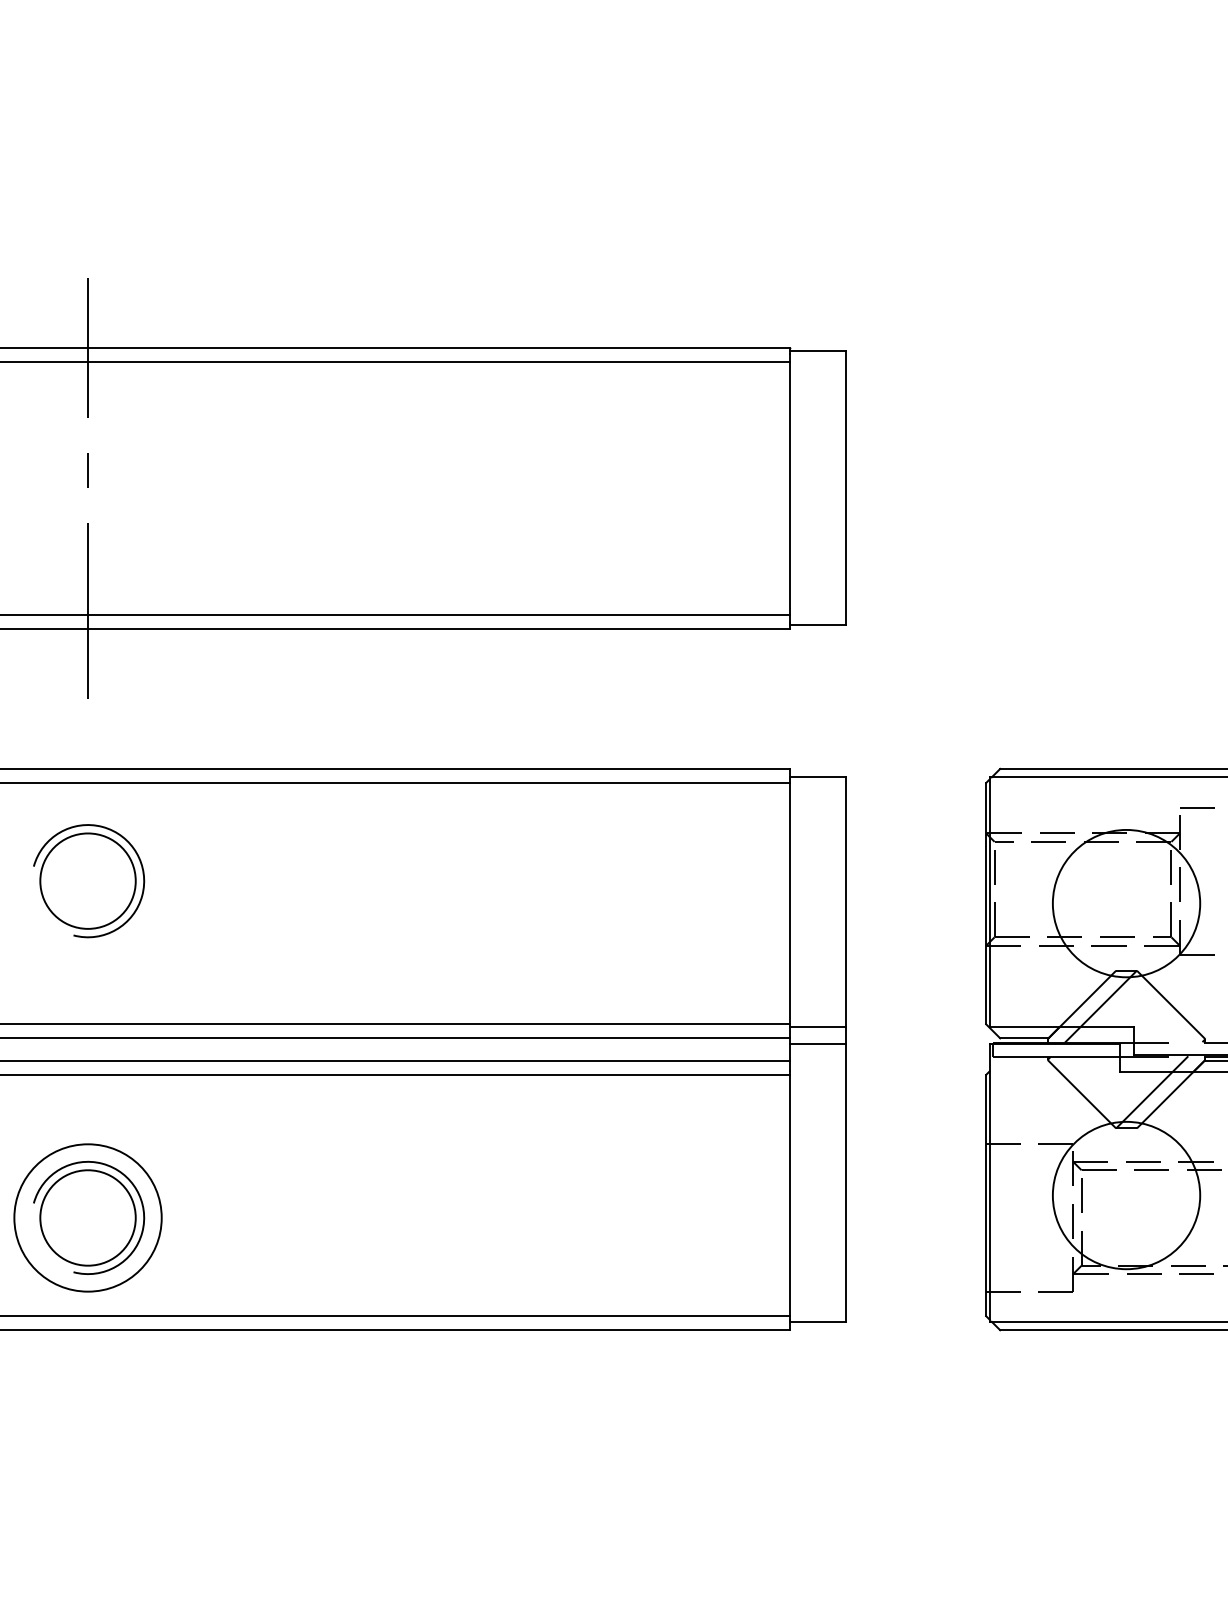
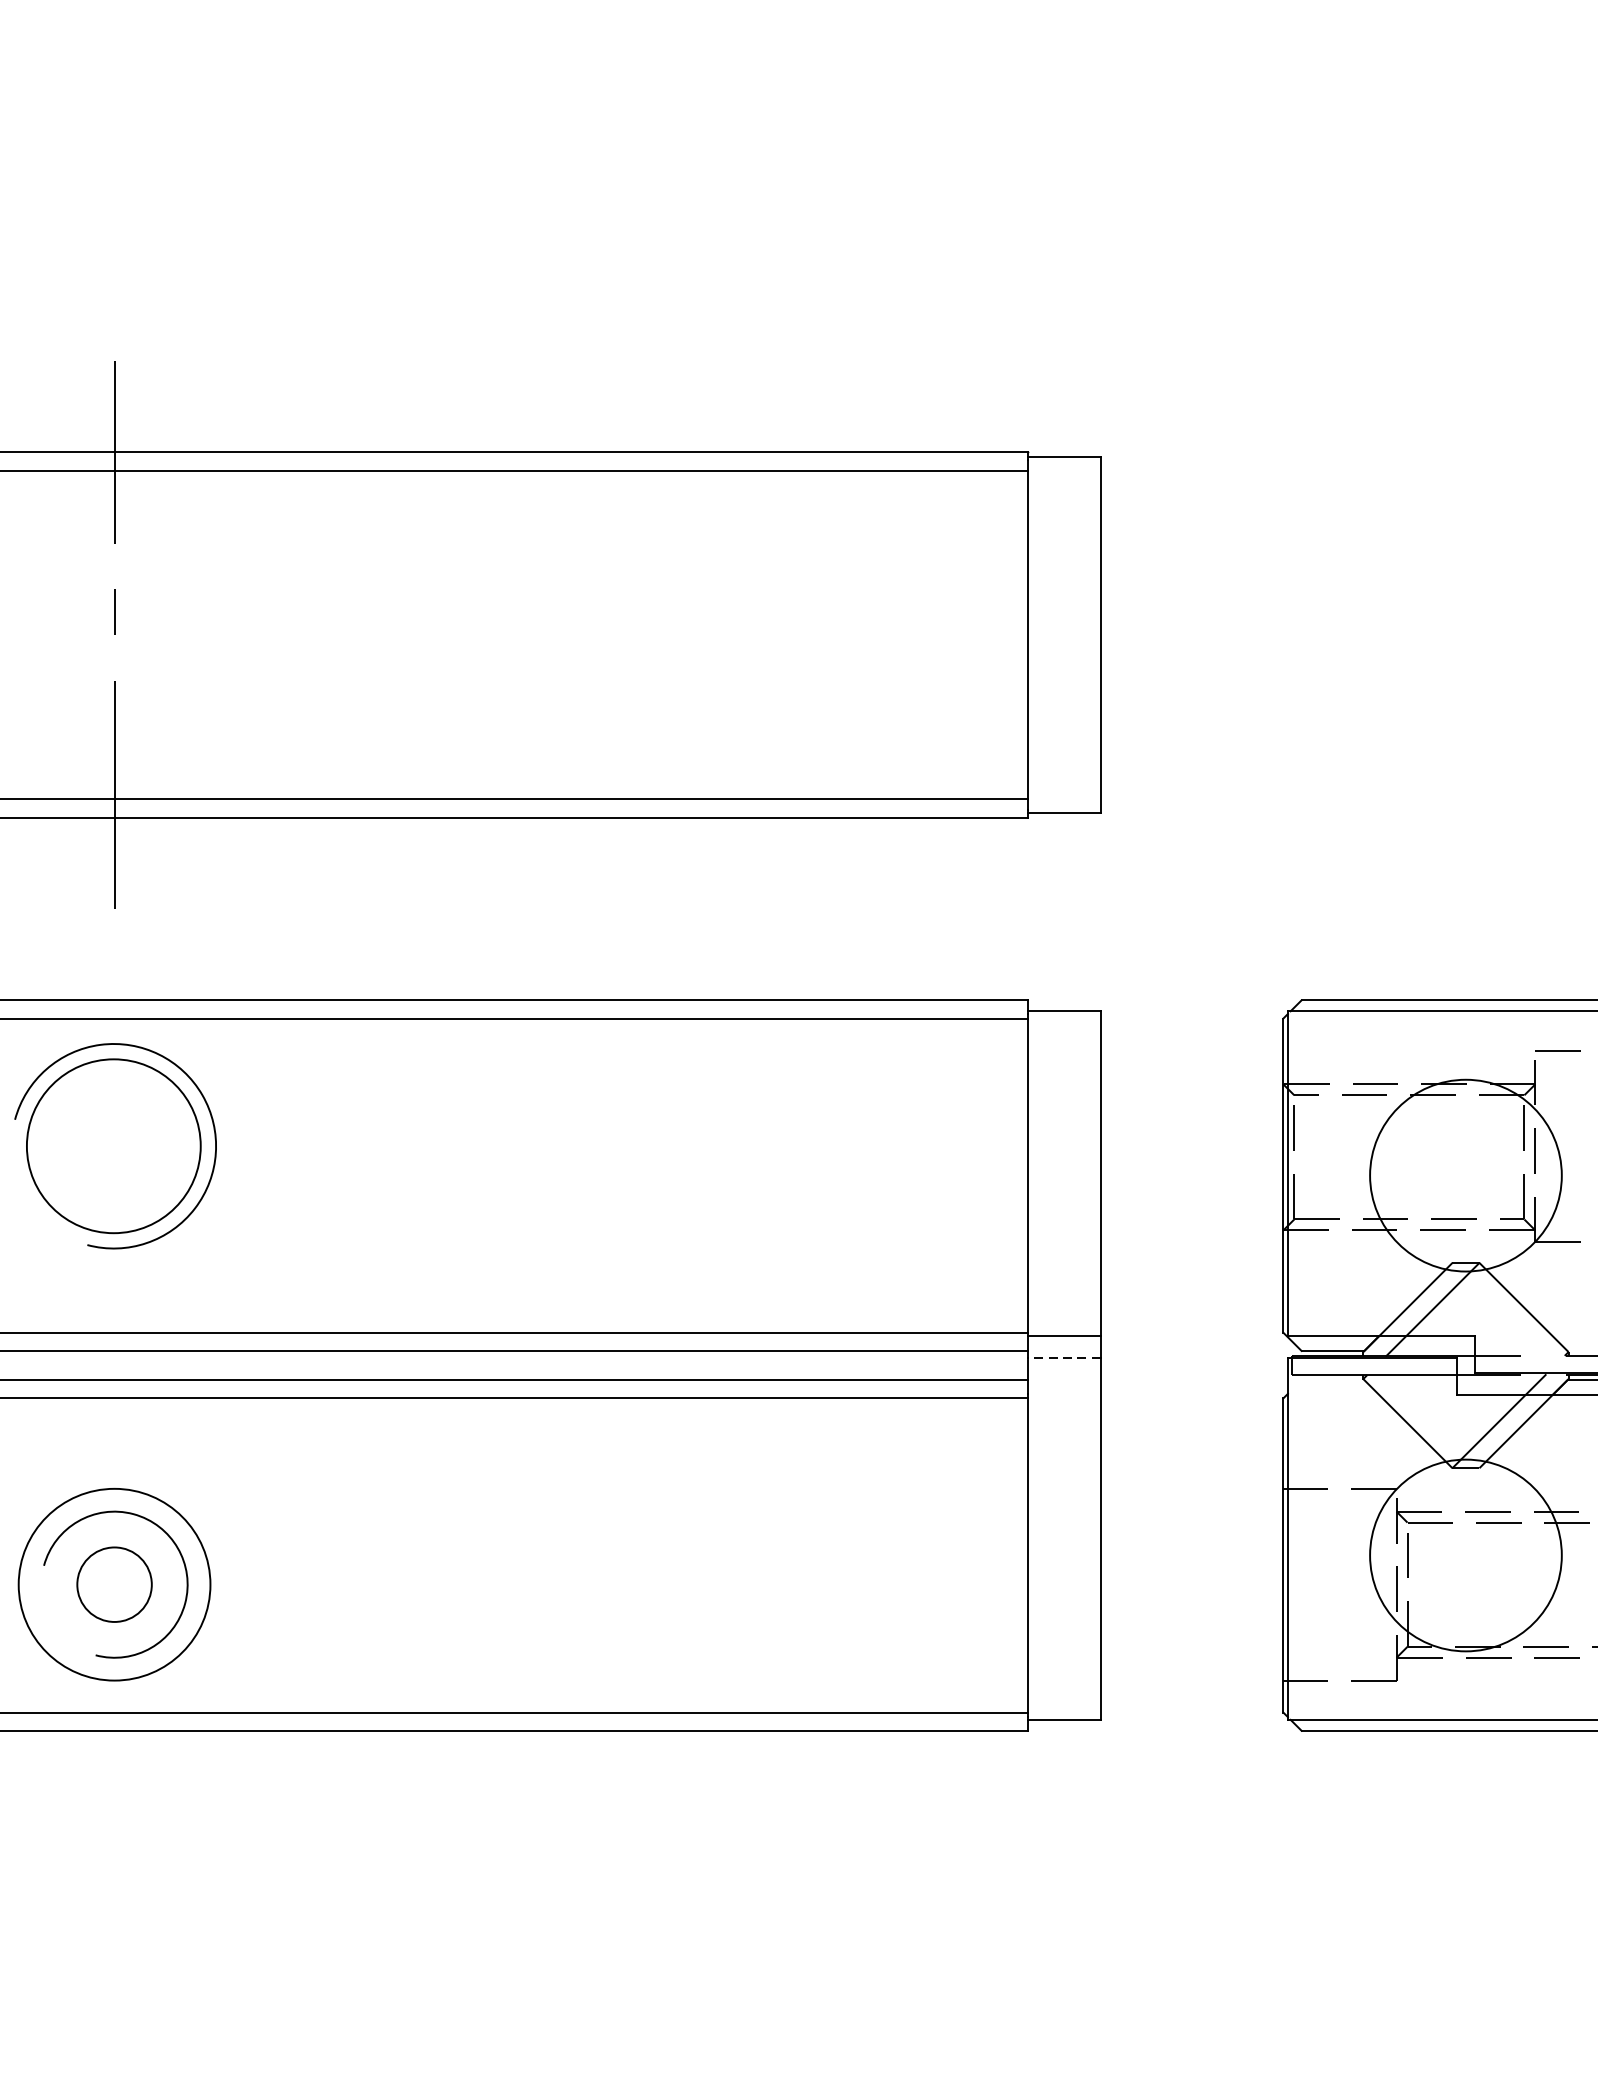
part: (89, 881) -> (116, 1146), size x1.4
line: (817, 1043) -> (1063, 1357), solid -> dashed
circle: (87, 1217) -> (113, 1584), size x0.6

